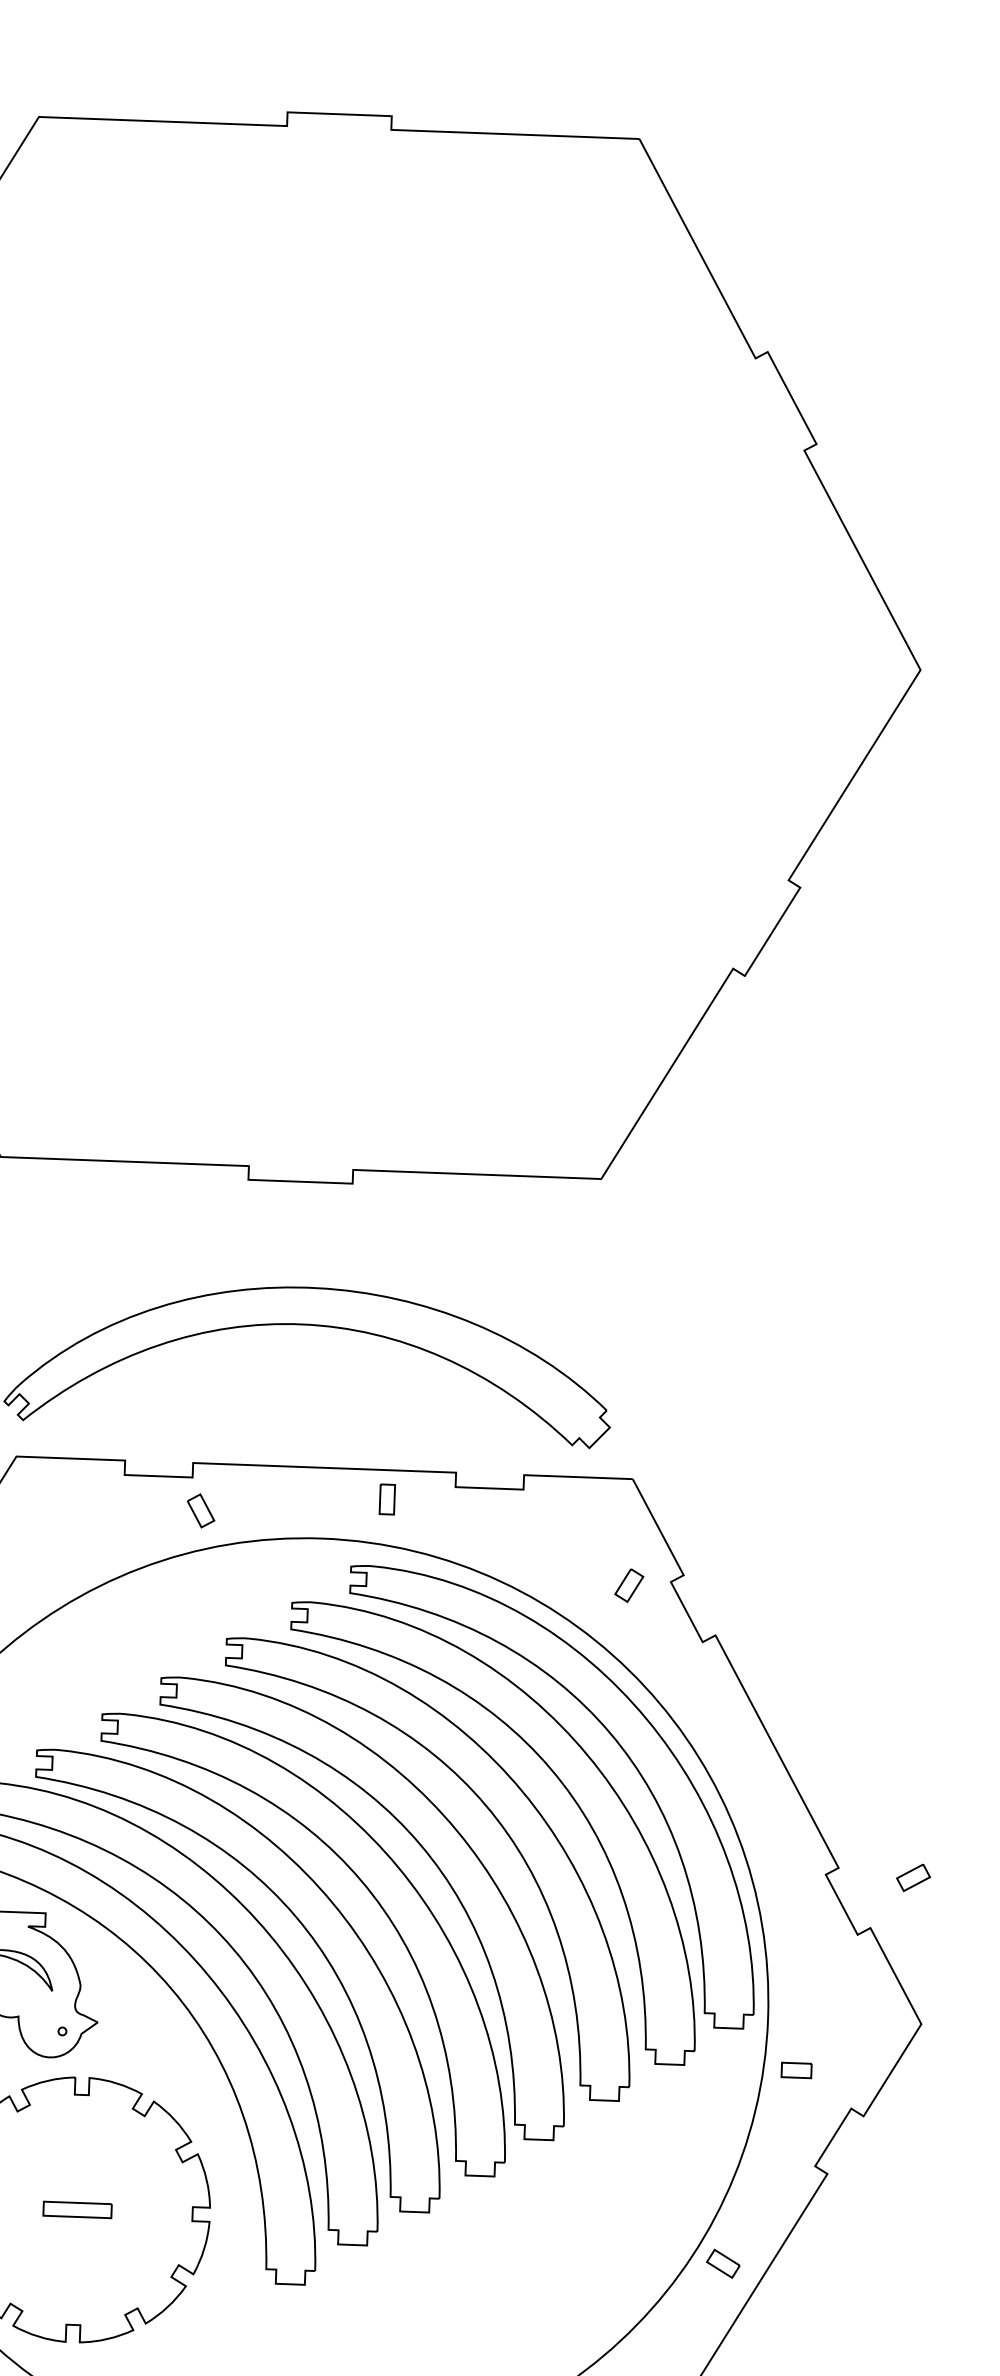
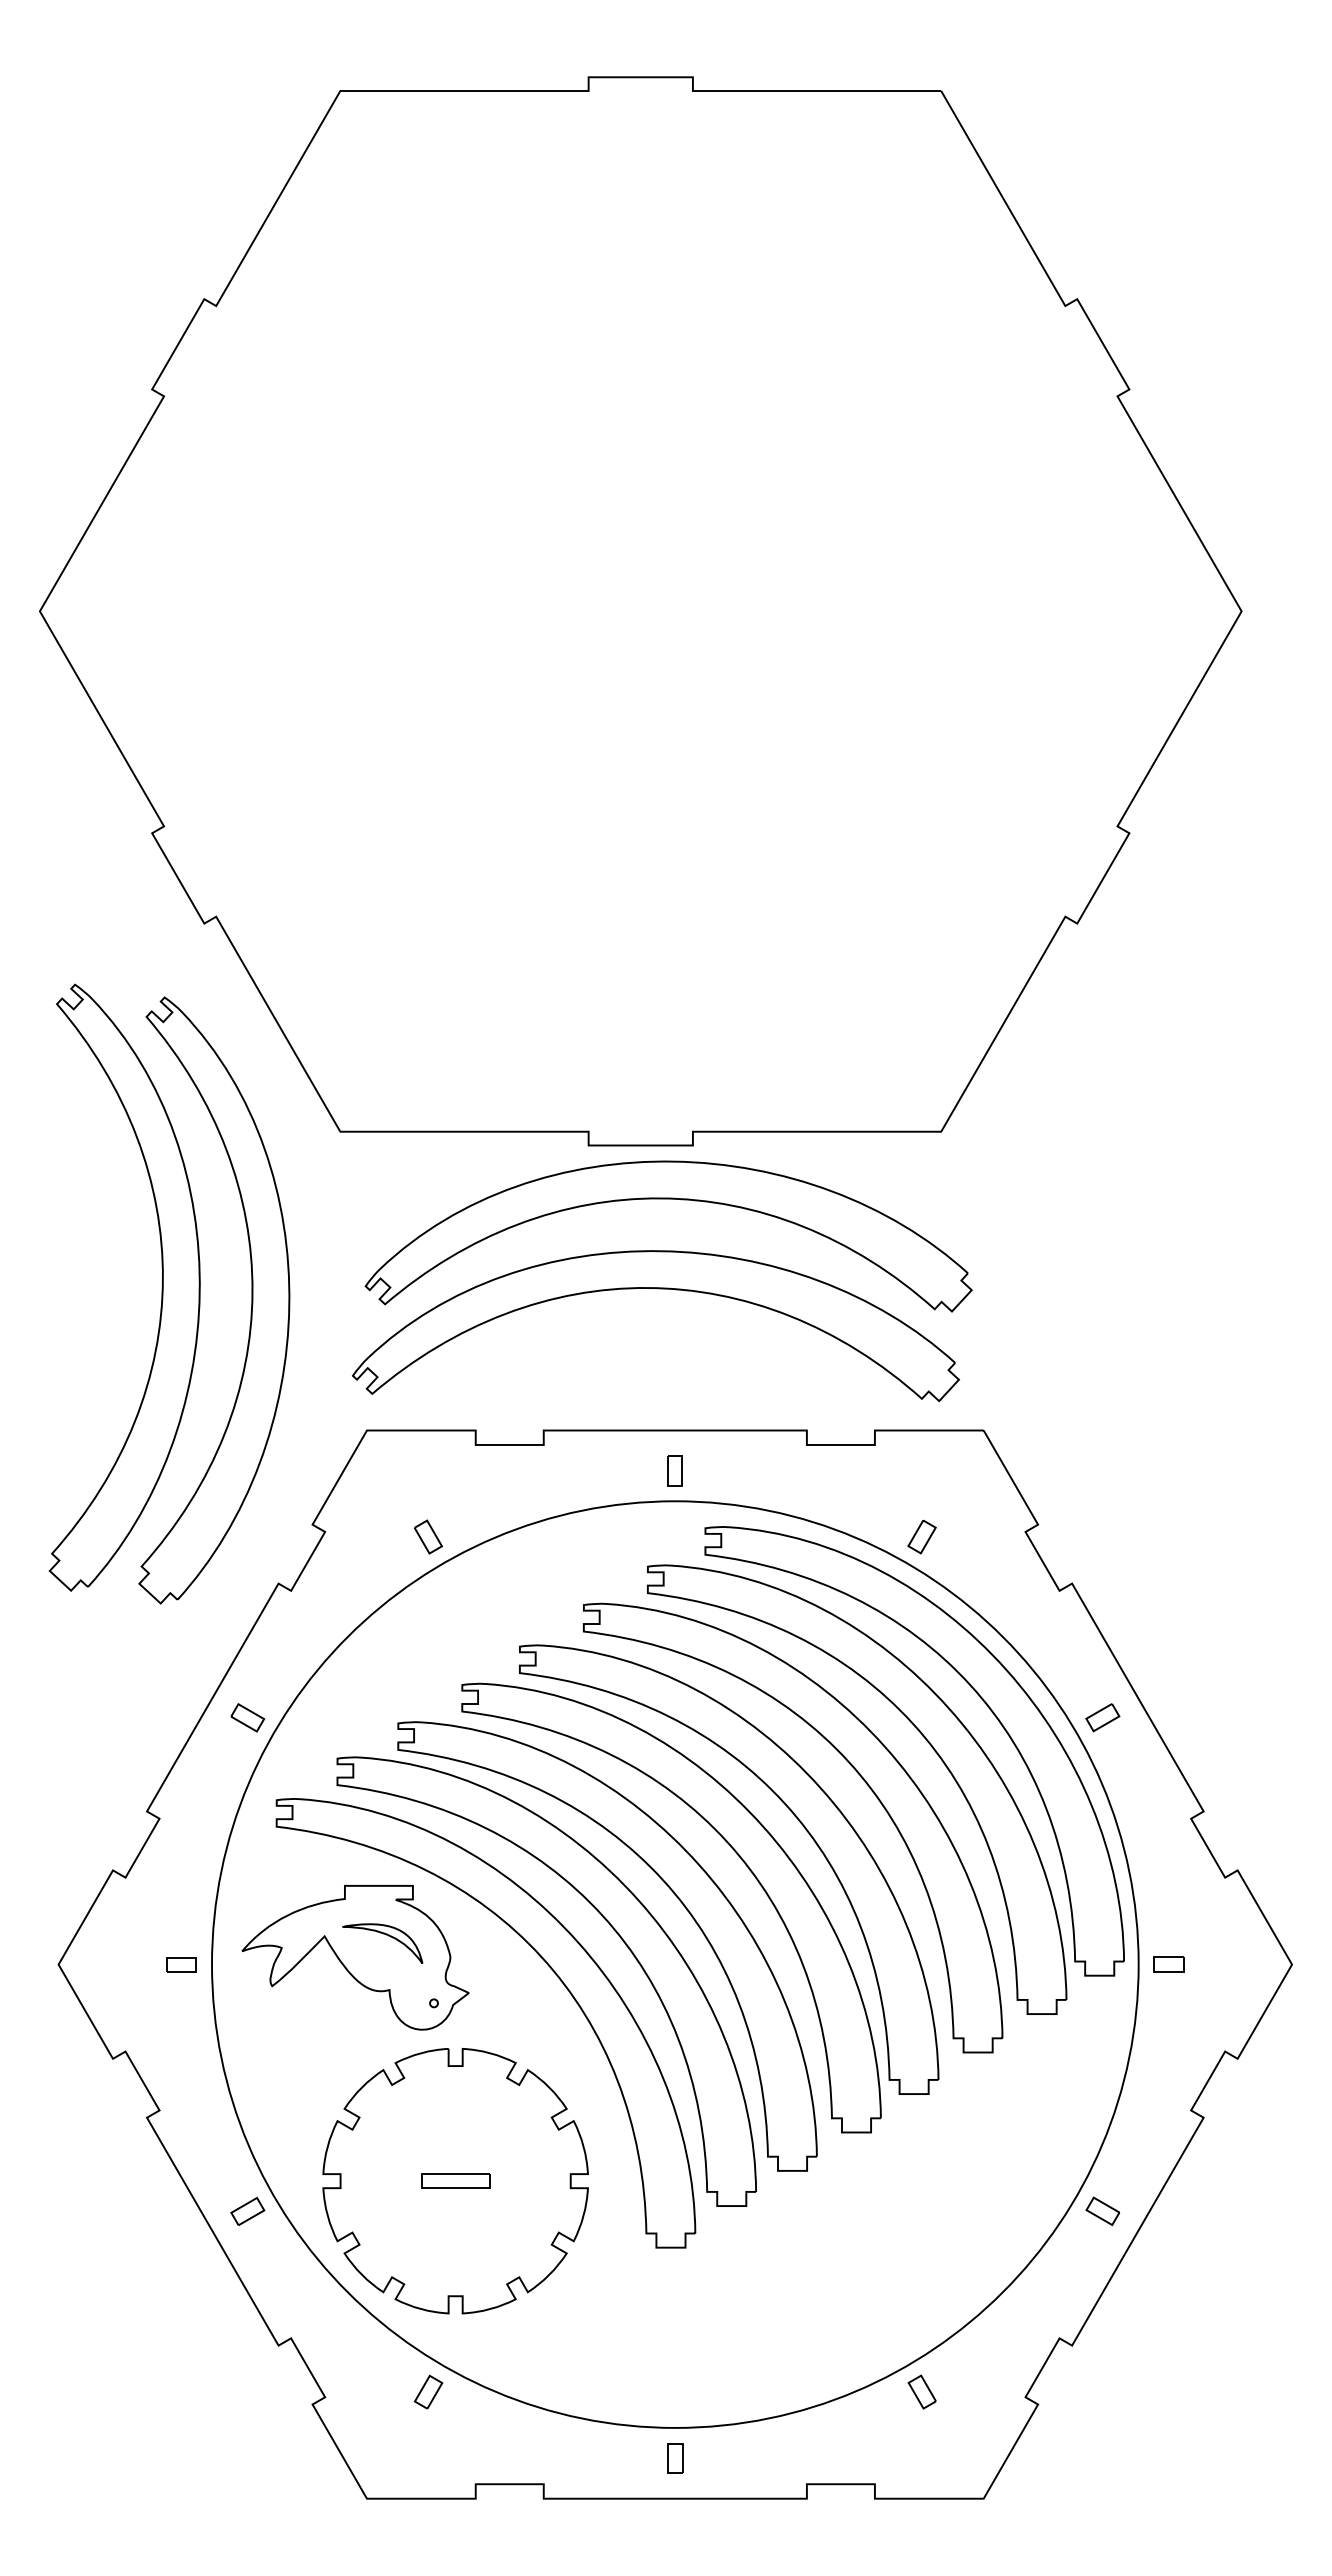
part: (326, 1236) -> (668, 1199), added
part: (386, 1499) -> (674, 1470), moved
part: (201, 1510) -> (428, 1536), moved
part: (628, 1585) -> (921, 1536), moved
part: (913, 1877) -> (1102, 1717), moved
part: (796, 2070) -> (1168, 1964), moved

